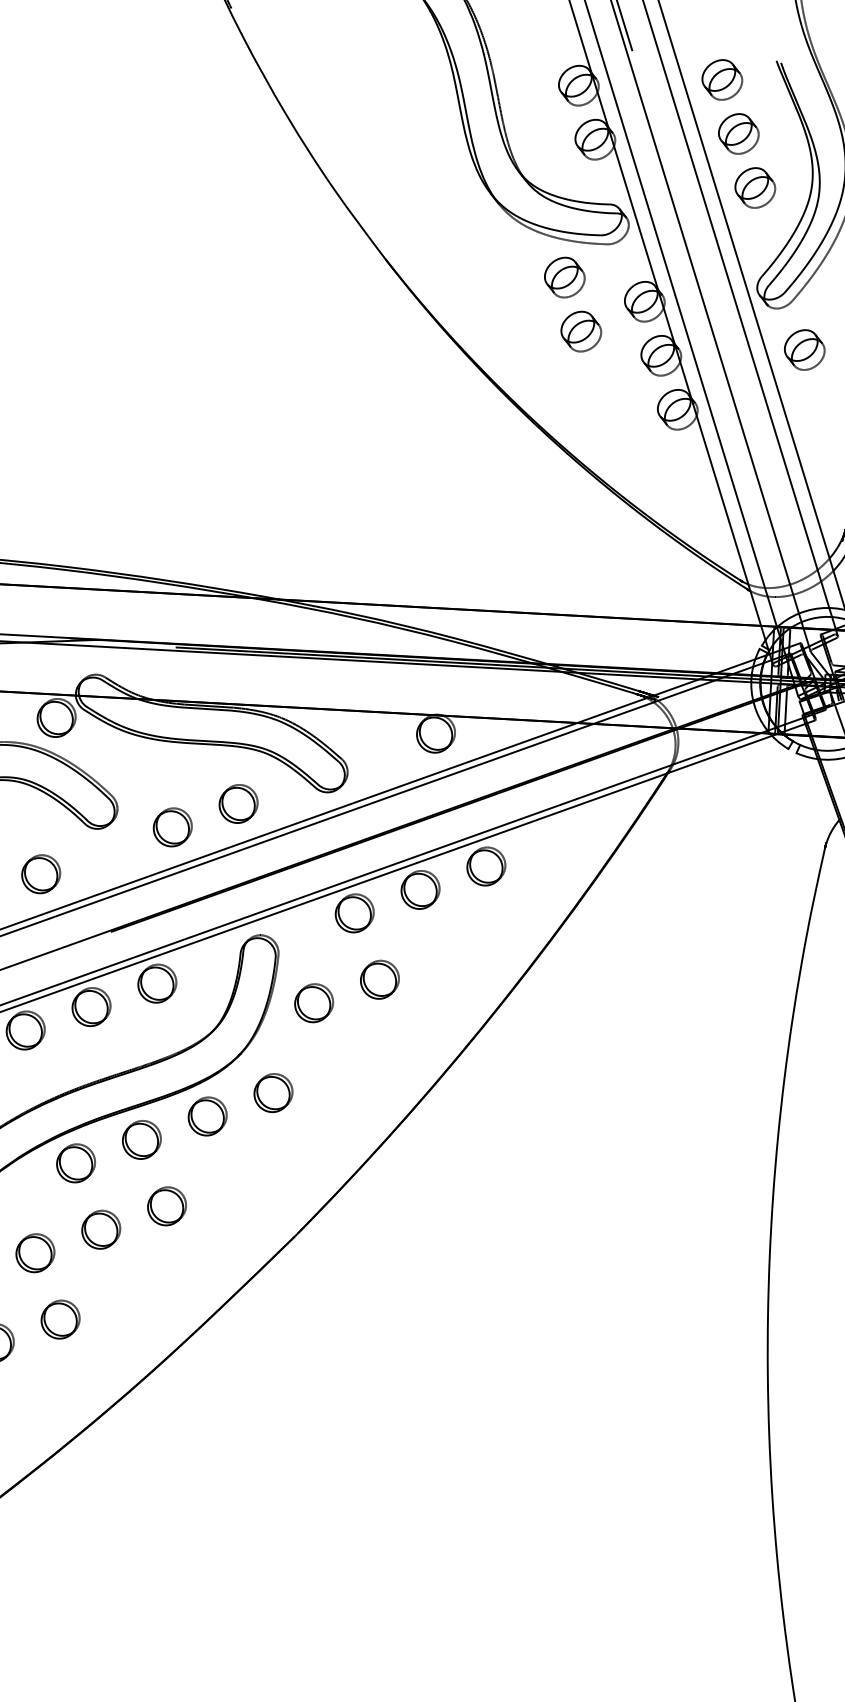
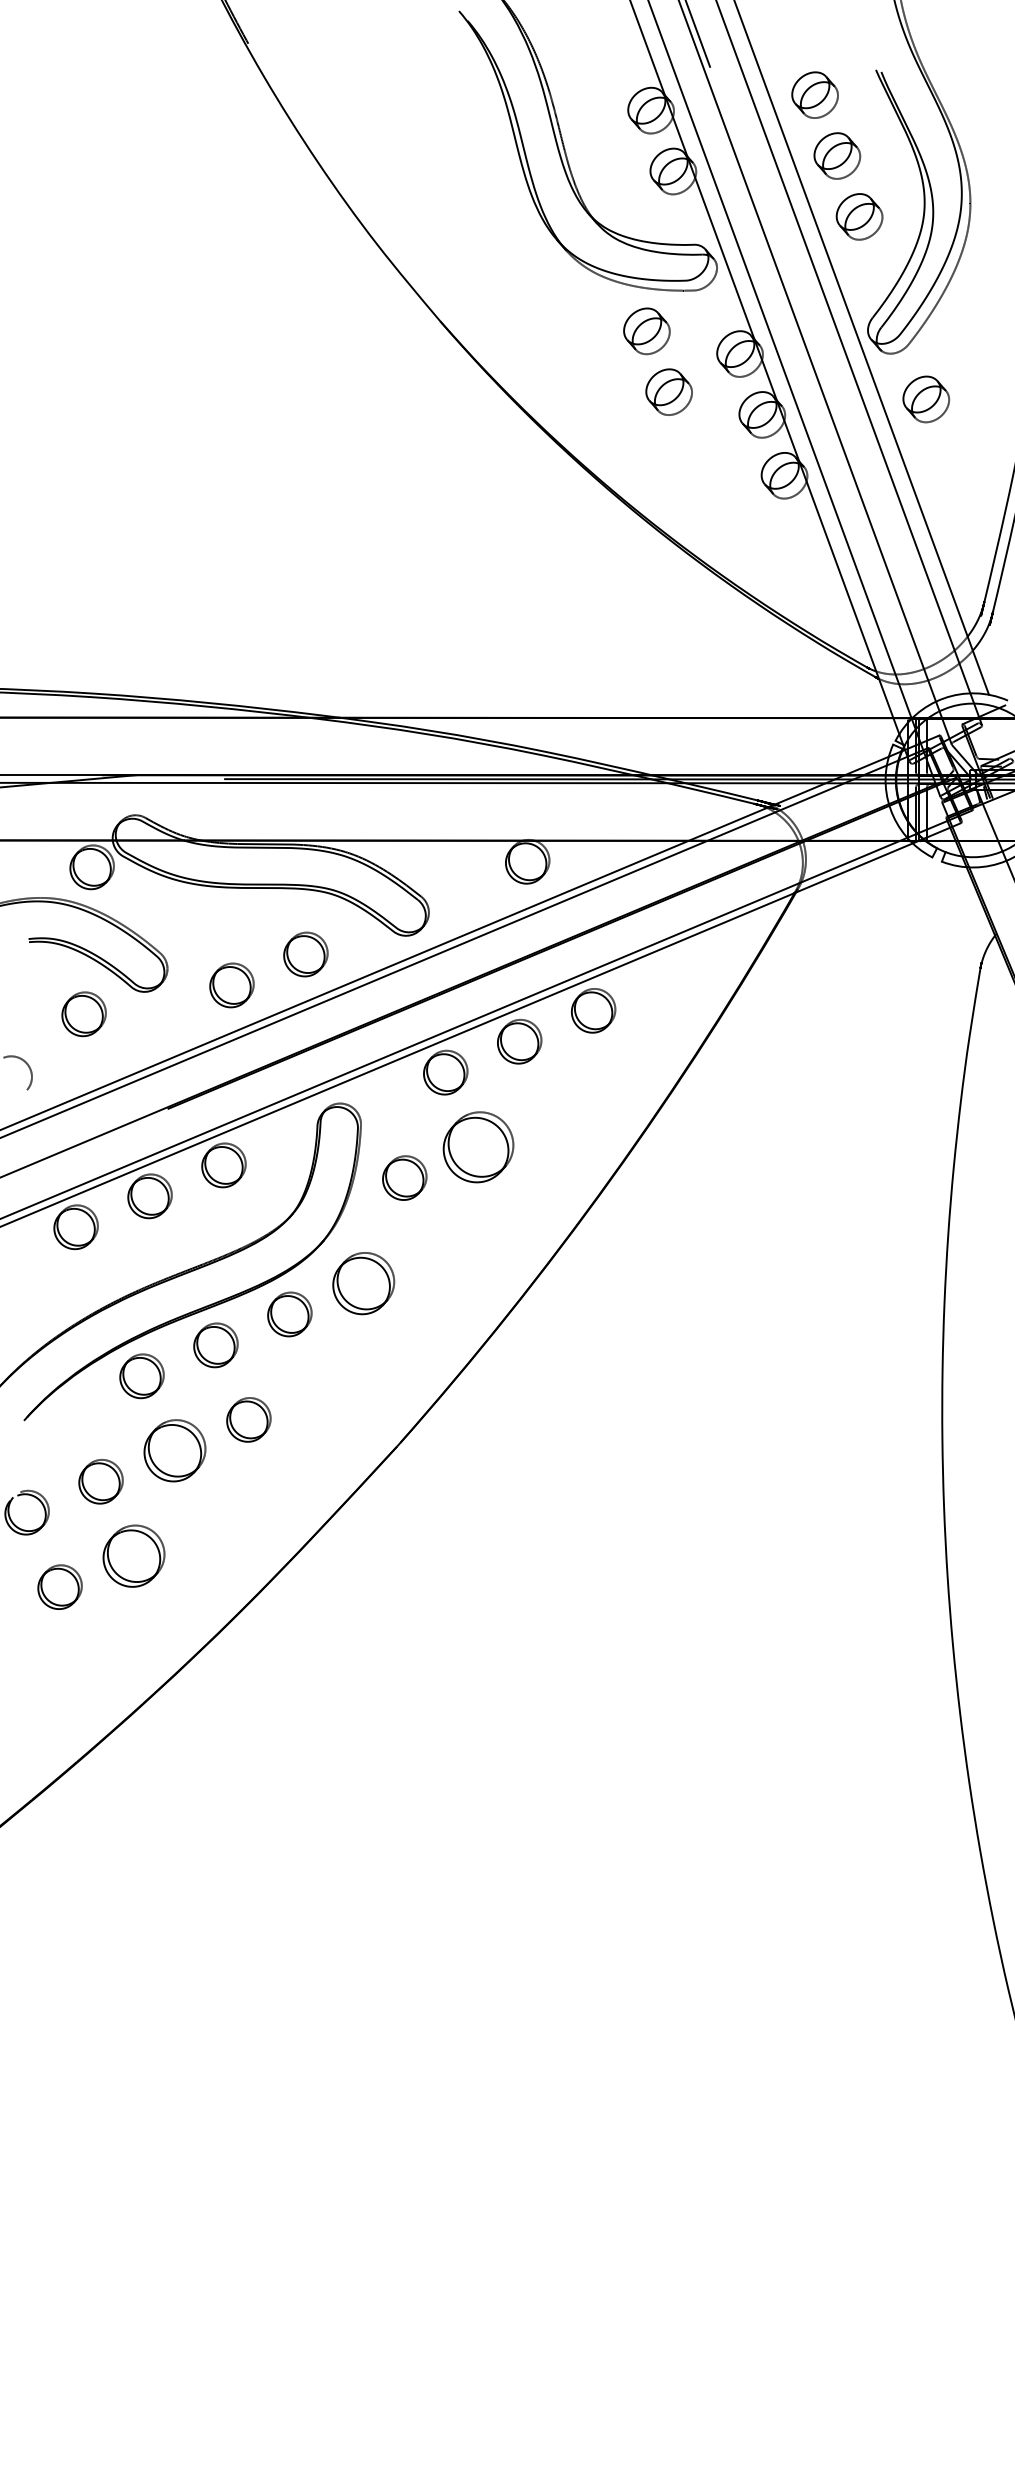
part: (40, 874) -> (83, 1014), moved
part: (379, 979) -> (478, 1146), size x1.6
part: (273, 1093) -> (363, 1283), size x1.4
part: (100, 1229) -> (174, 1450), size x1.4
part: (60, 1319) -> (133, 1556), size x1.4

